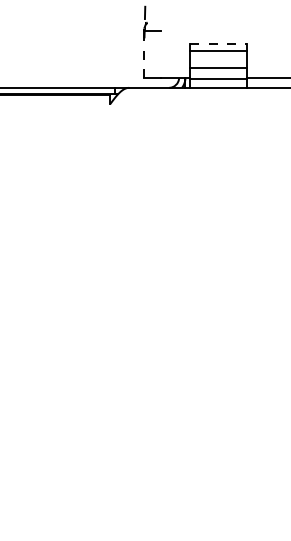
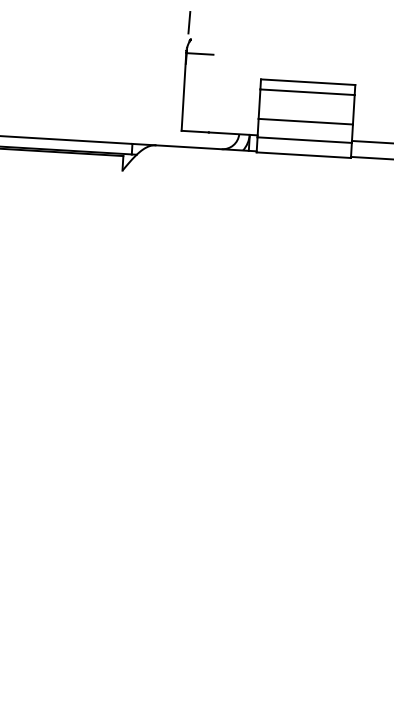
line: (219, 44) -> (309, 82), dashed -> solid
line: (144, 54) -> (184, 91), dashed -> solid

